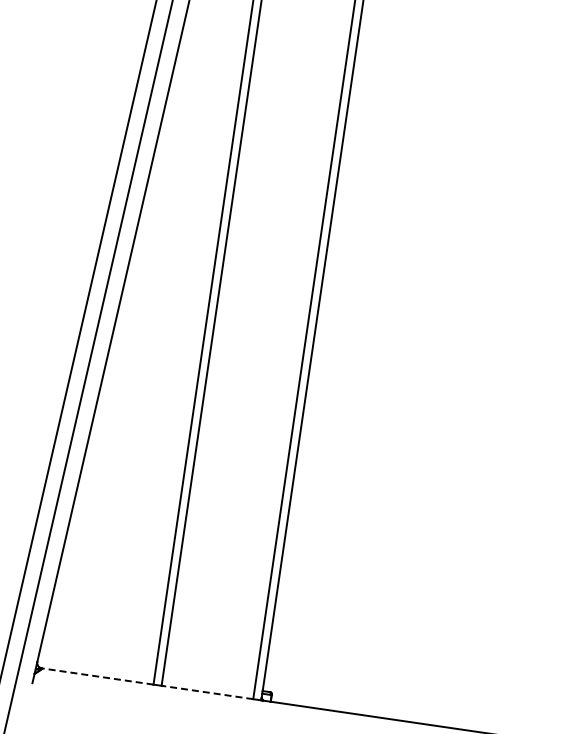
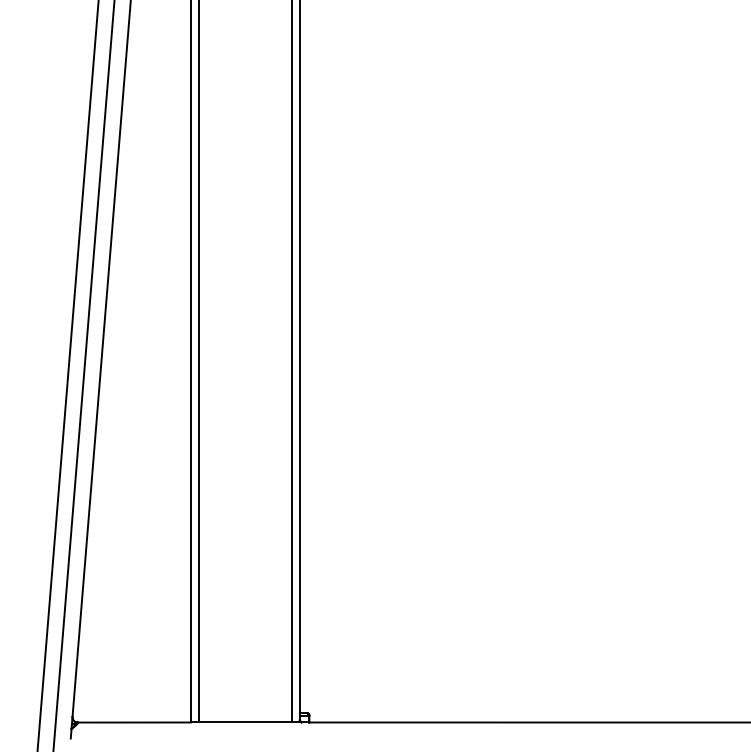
line: (97, 676) -> (134, 722), dashed -> solid
line: (206, 692) -> (244, 722), dashed -> solid

